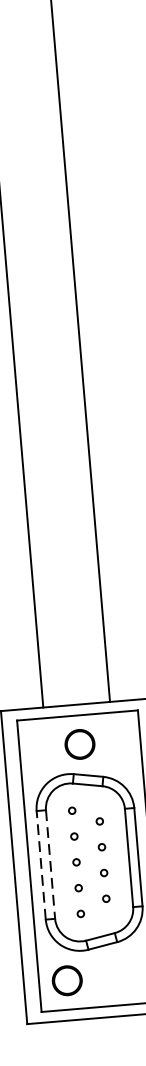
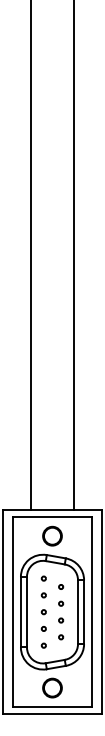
line: (40, 864) -> (20, 611), dashed -> solid
line: (49, 865) -> (26, 612), dashed -> solid
part: (67, 979) -> (52, 687), moved

